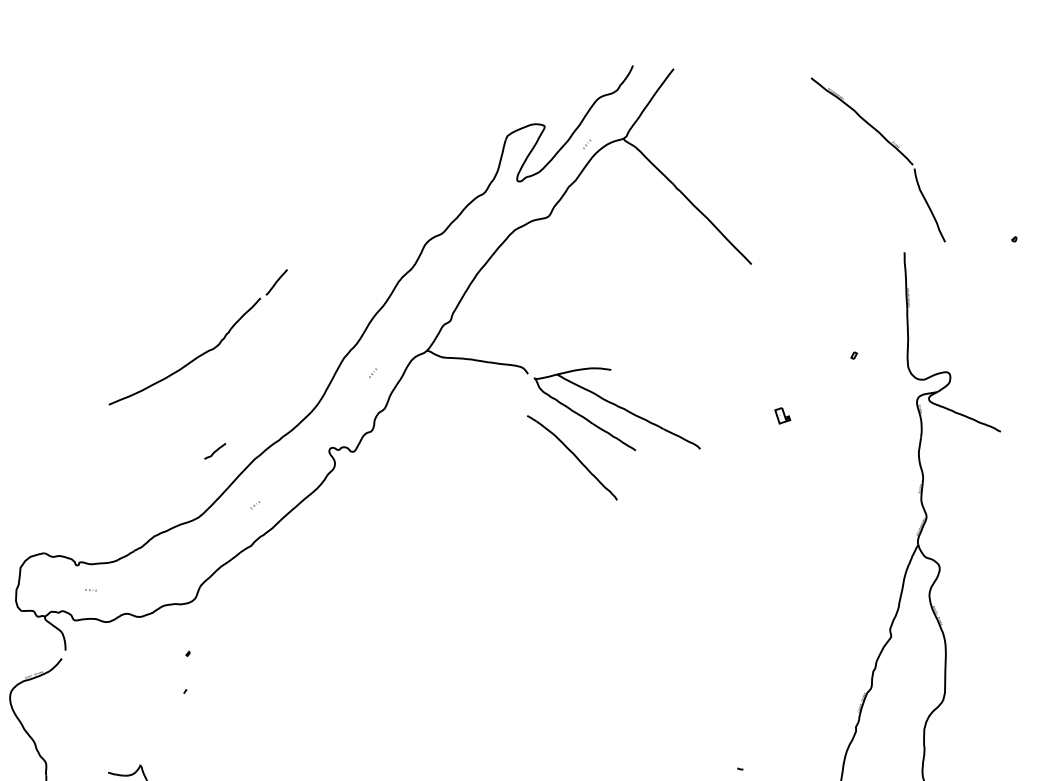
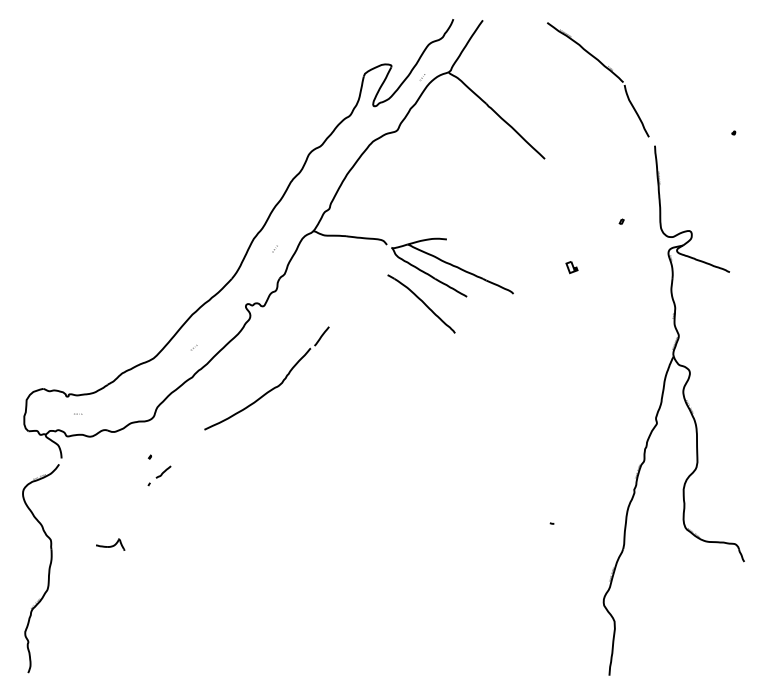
part: (889, 144) -> (605, 68), moved
part: (204, 351) -> (271, 388), moved
line: (215, 450) -> (163, 471), moved

